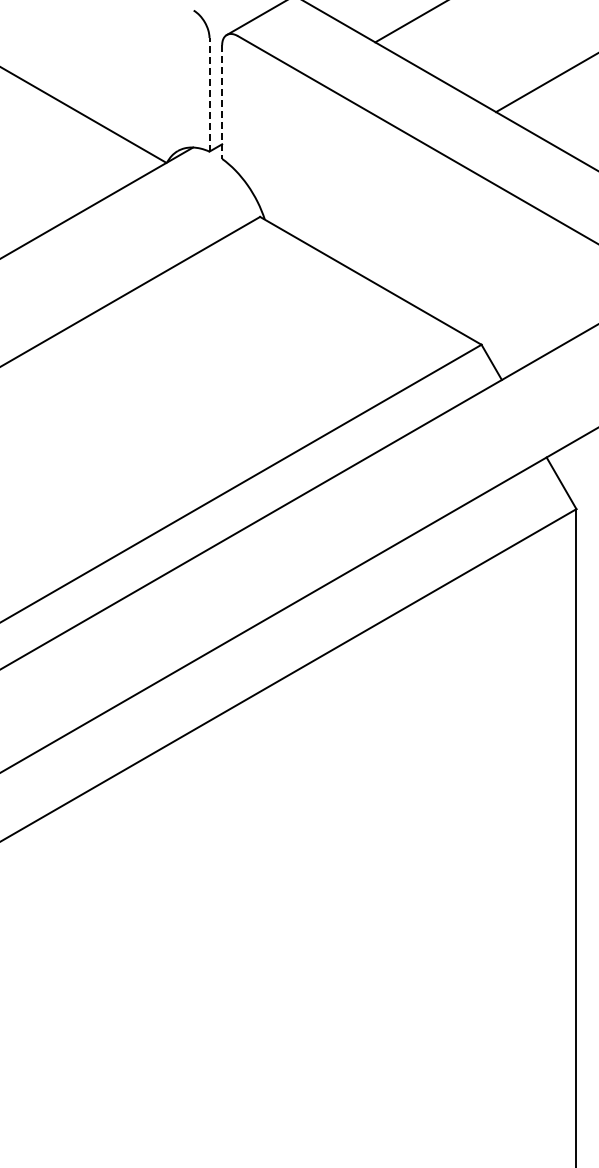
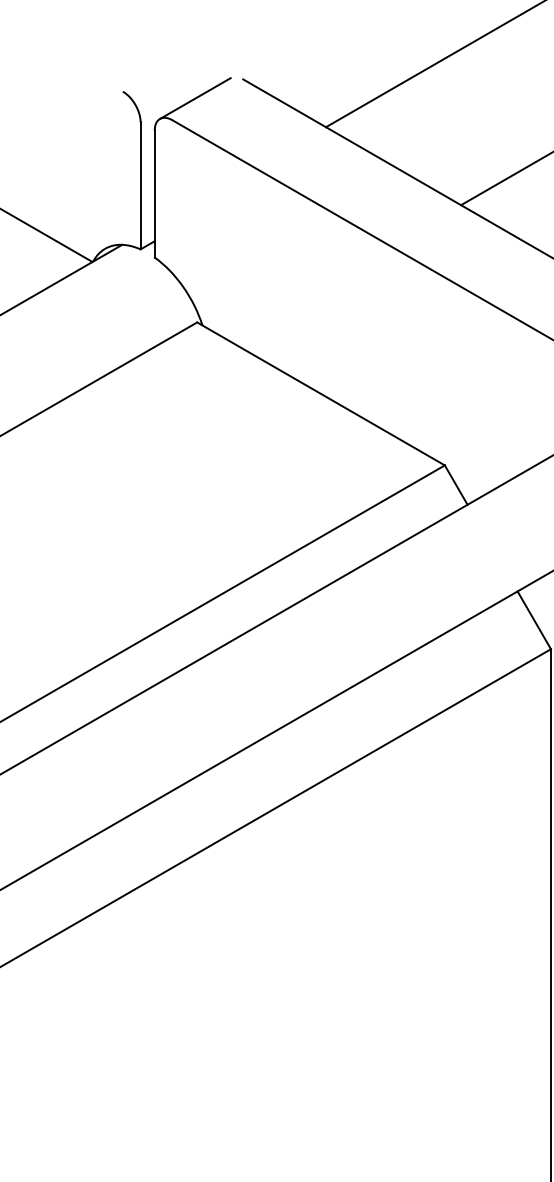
line: (209, 94) -> (140, 185), dashed -> solid
line: (222, 102) -> (155, 194), dashed -> solid

